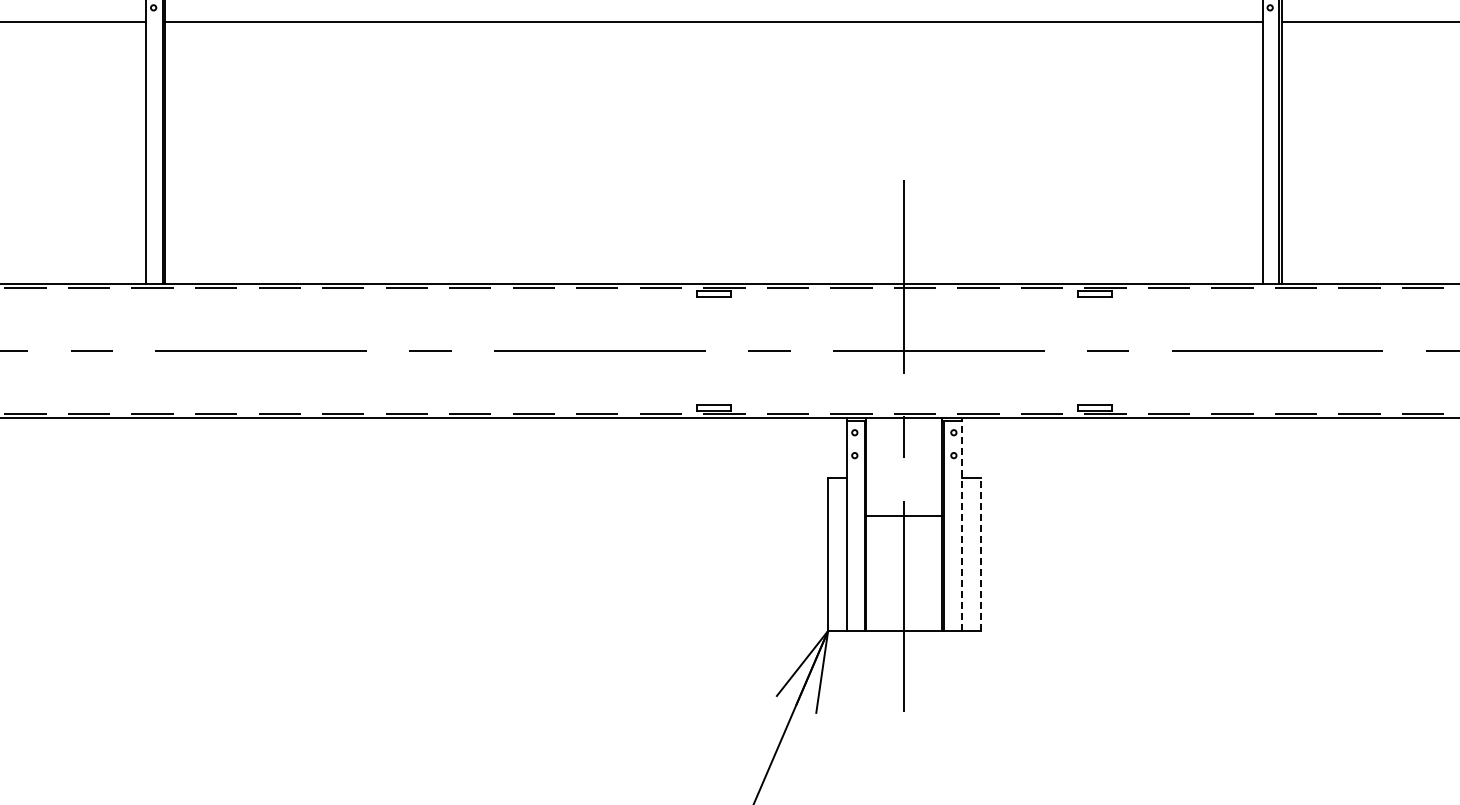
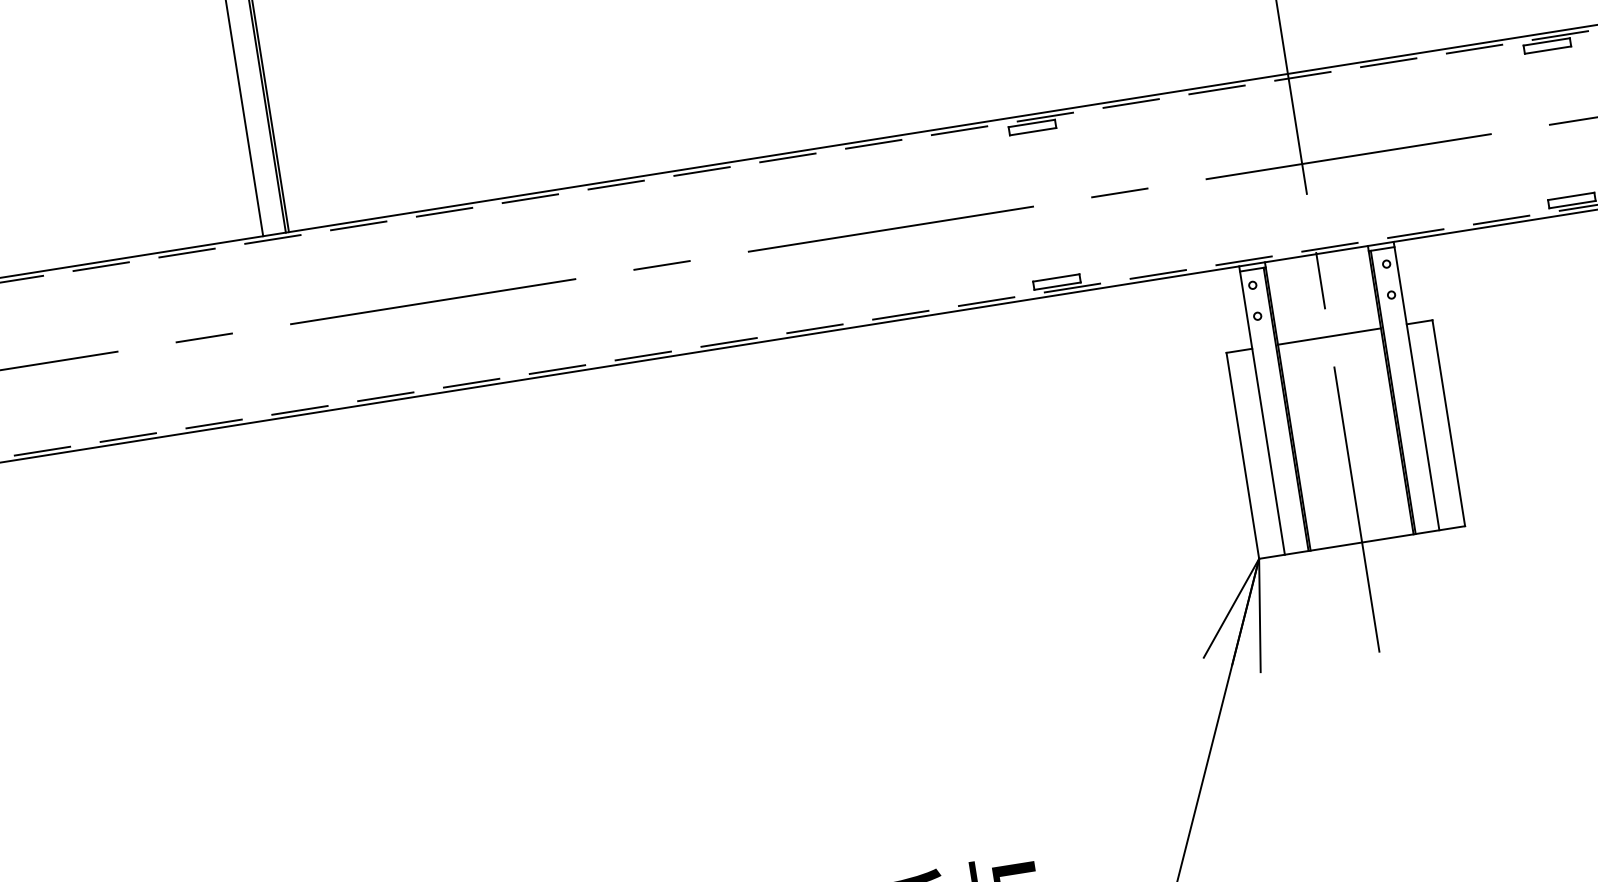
line: (904, 516) -> (1329, 336), moved
line: (961, 524) -> (1416, 386), dashed -> solid
line: (980, 554) -> (1448, 422), dashed -> solid

